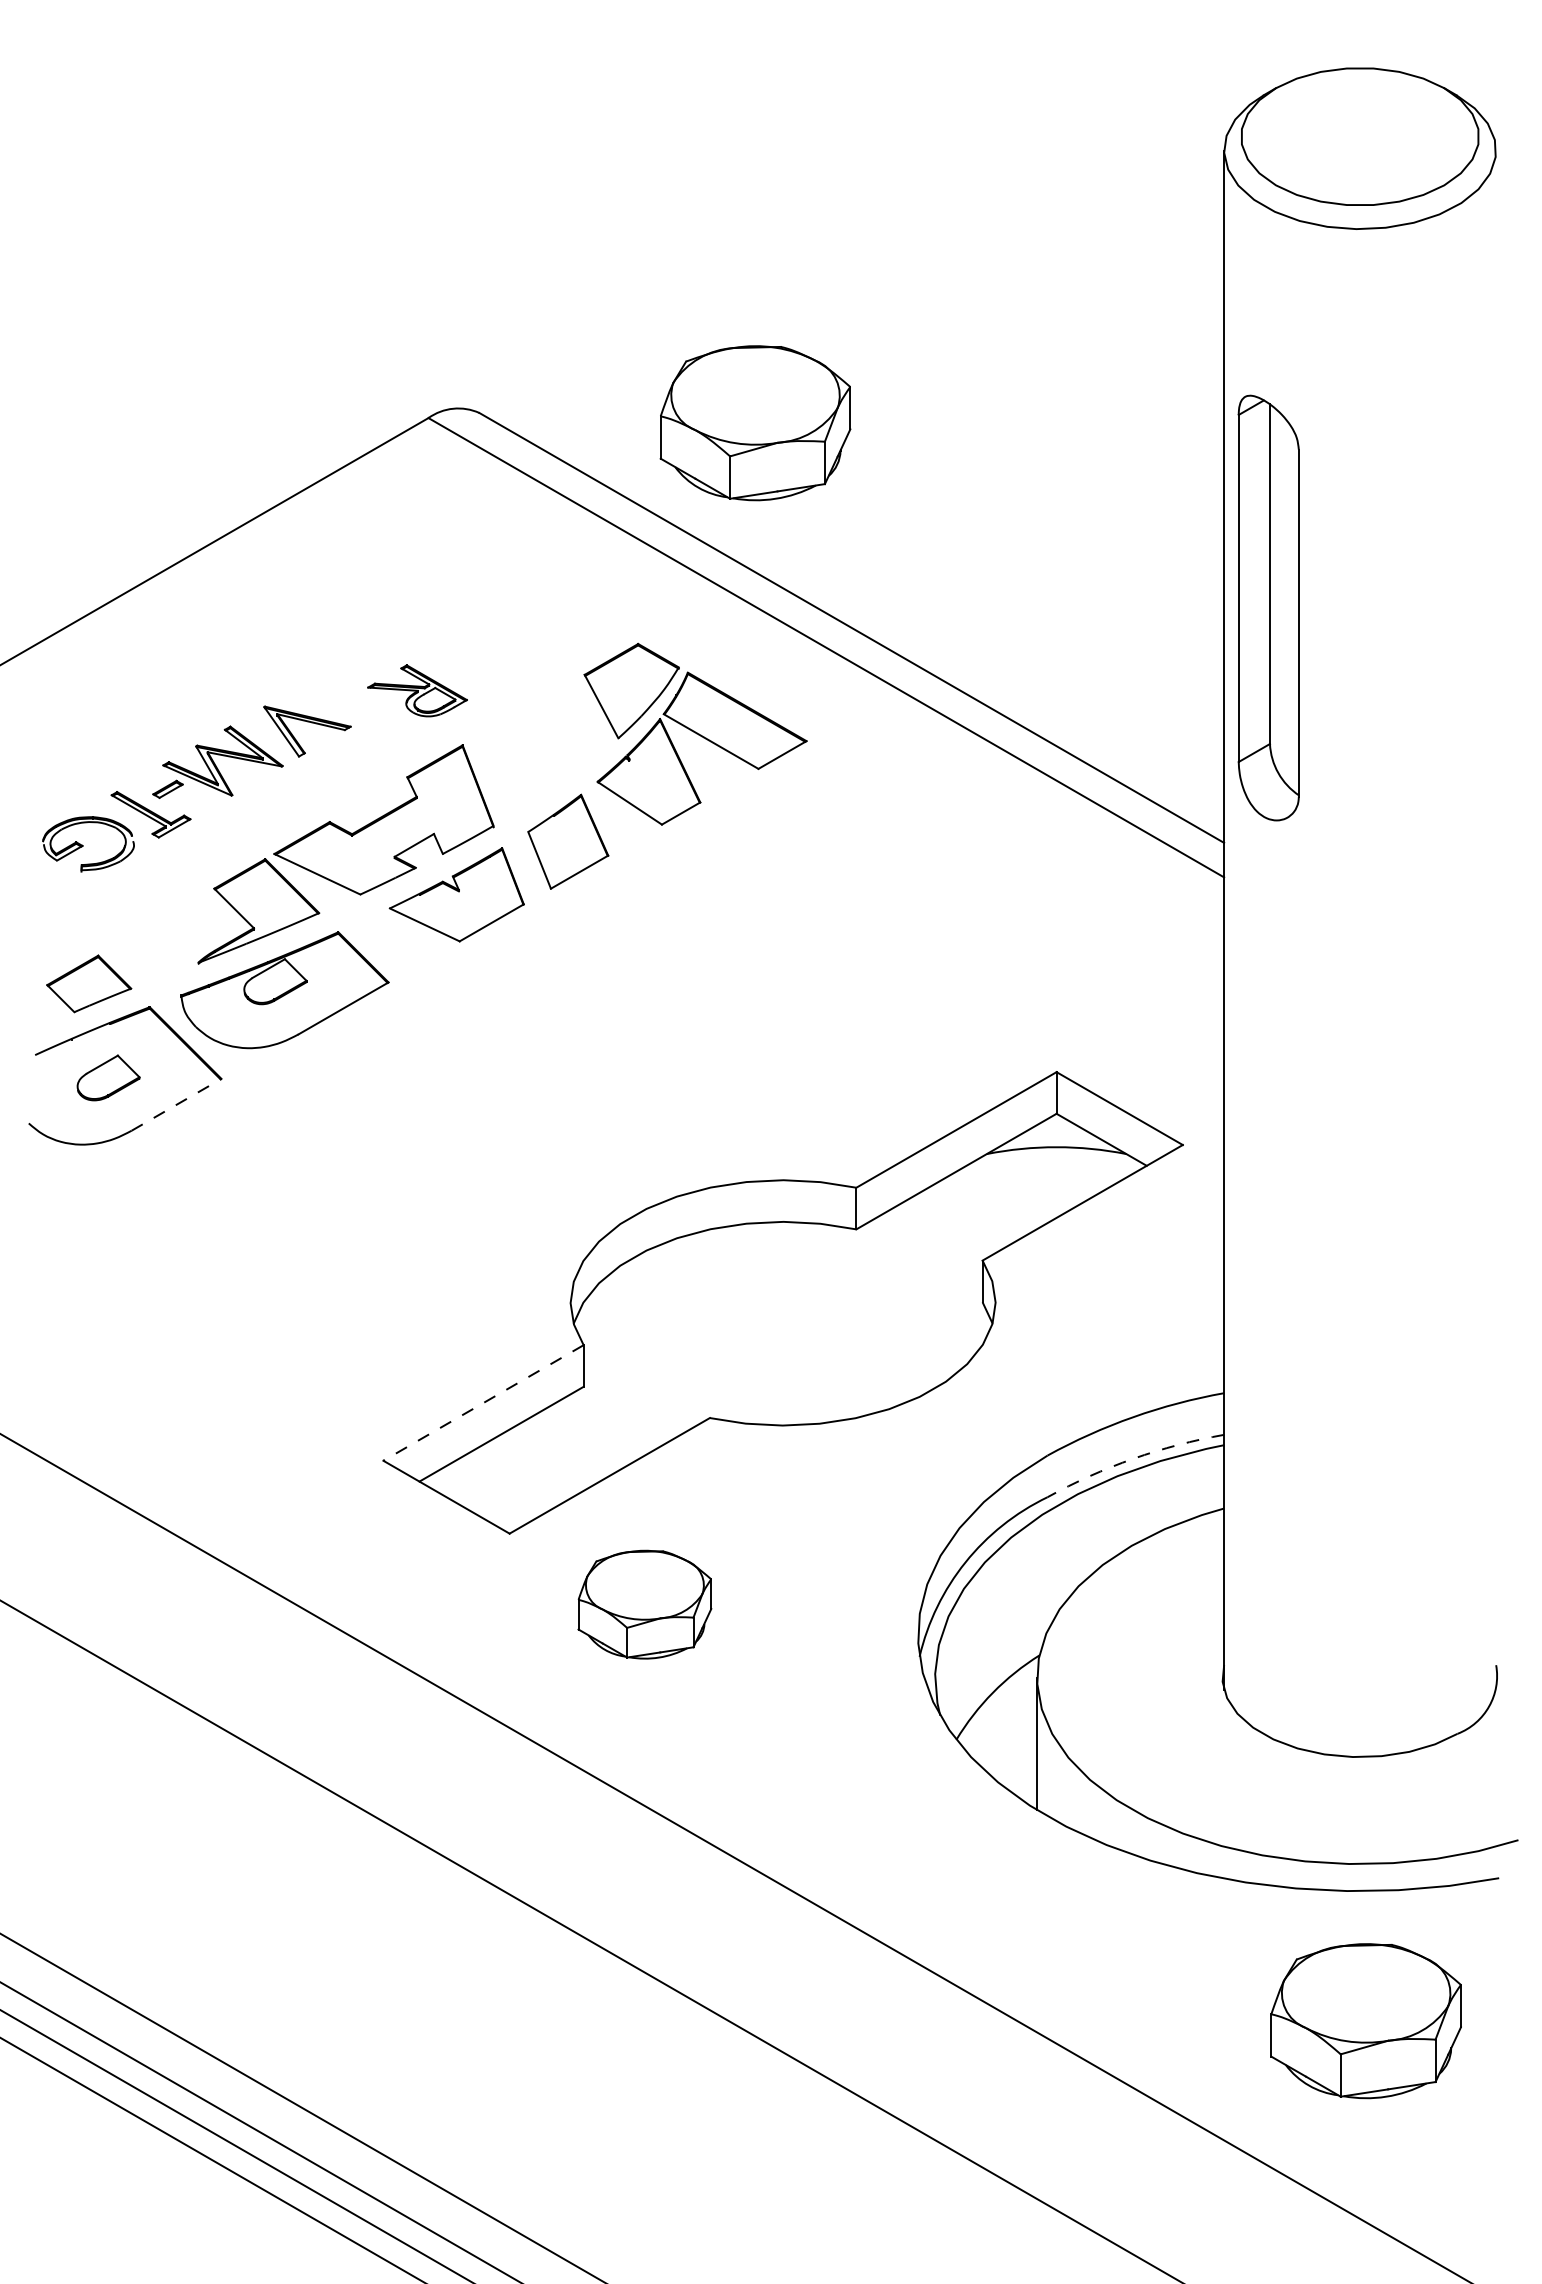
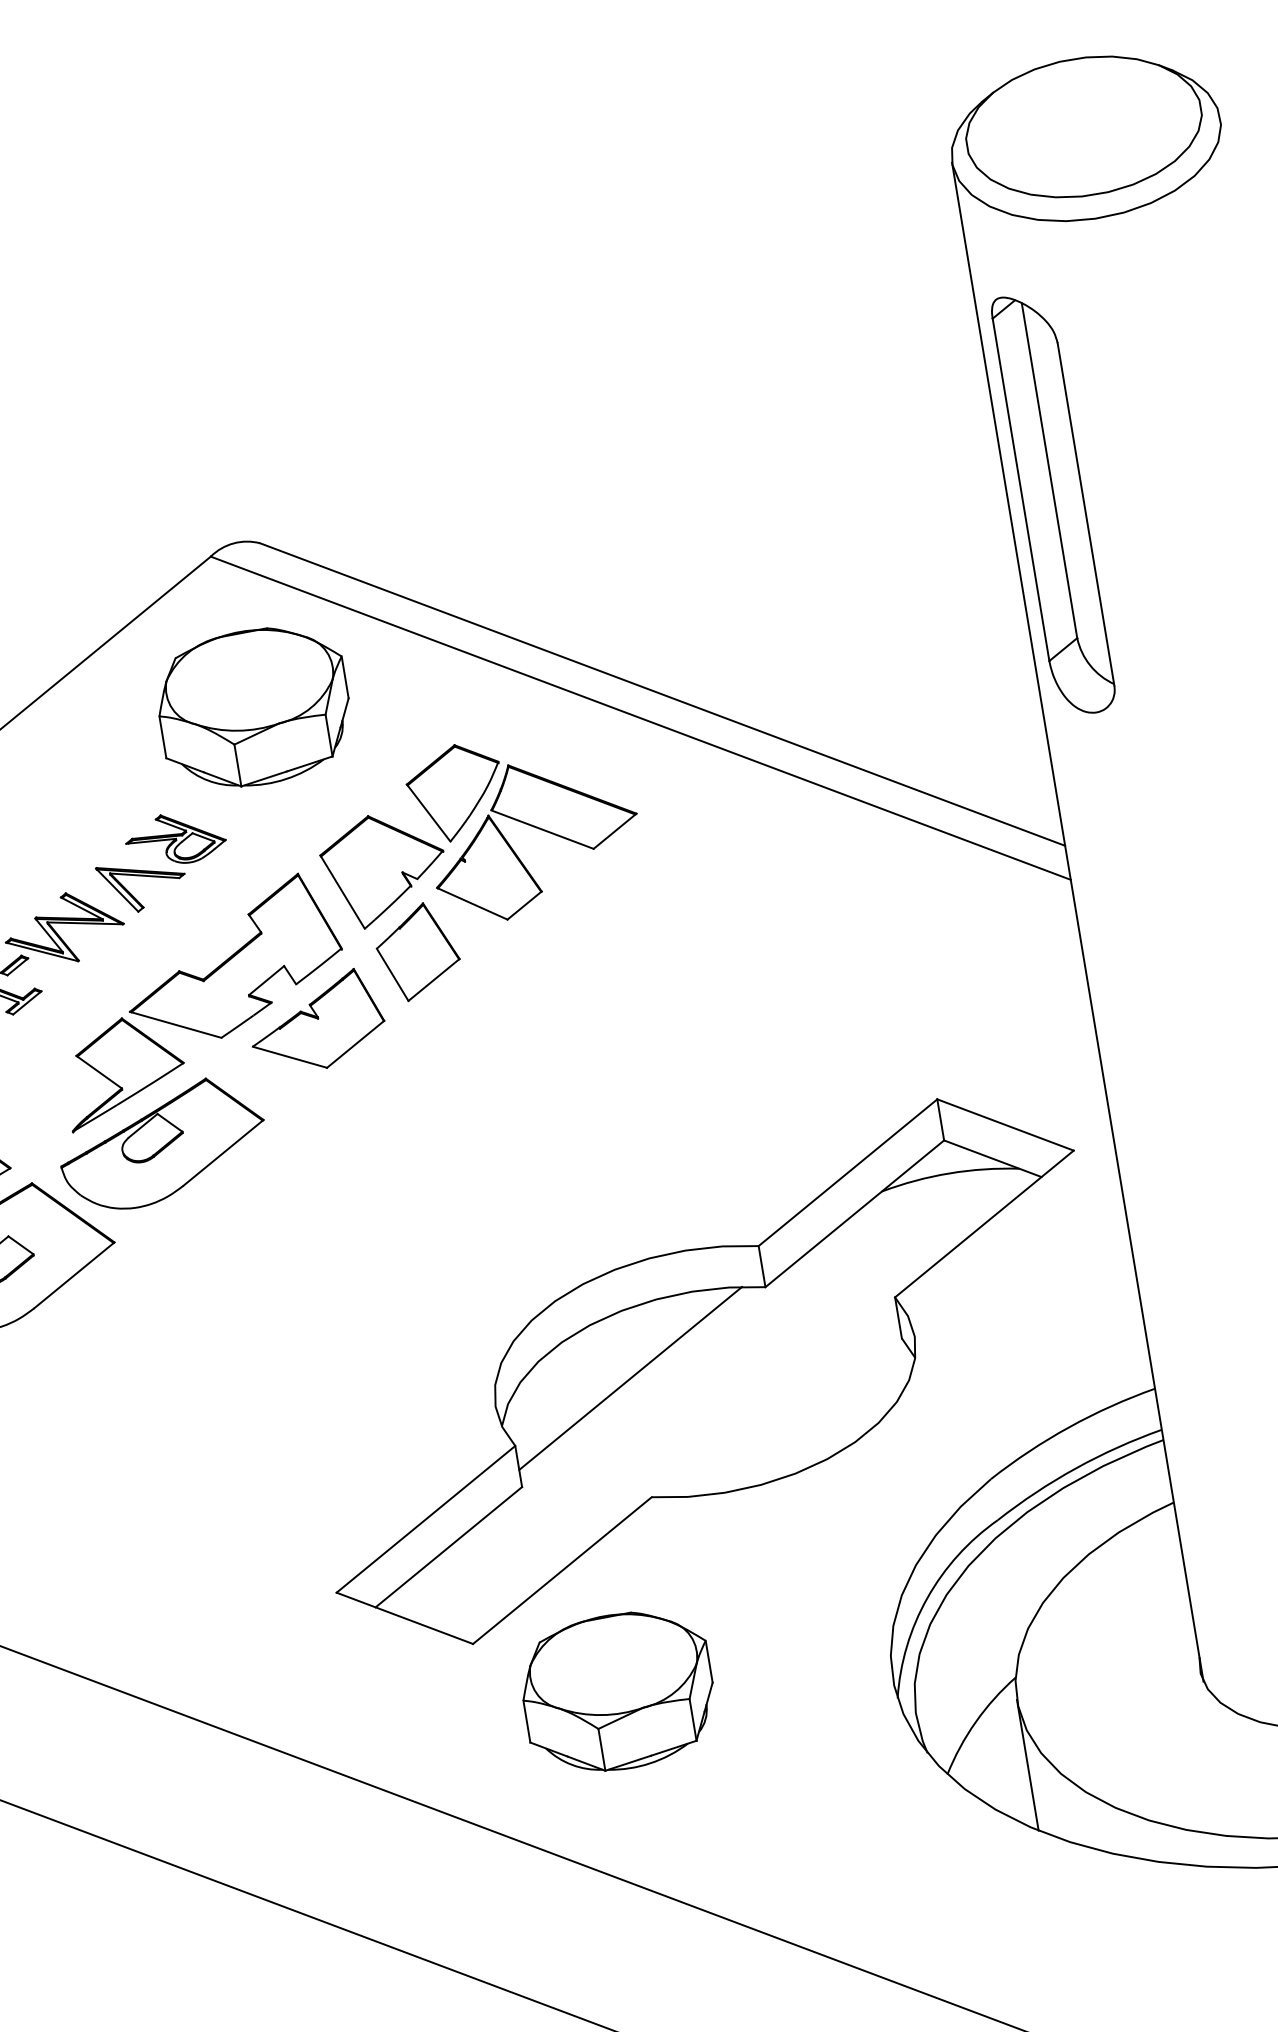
part: (755, 423) -> (254, 708), moved
part: (1268, 607) -> (1053, 503), moved
part: (417, 690) -> (175, 838), moved
part: (548, 754) -> (384, 868), added
line: (176, 1104) -> (74, 1275), dashed -> solid
line: (708, 1297) -> (630, 1378), added
line: (483, 1402) -> (425, 1518), dashed -> solid
arc: (1133, 1458) -> (1076, 1467), dashed -> solid
part: (644, 1604) -> (617, 1691), size x1.43

